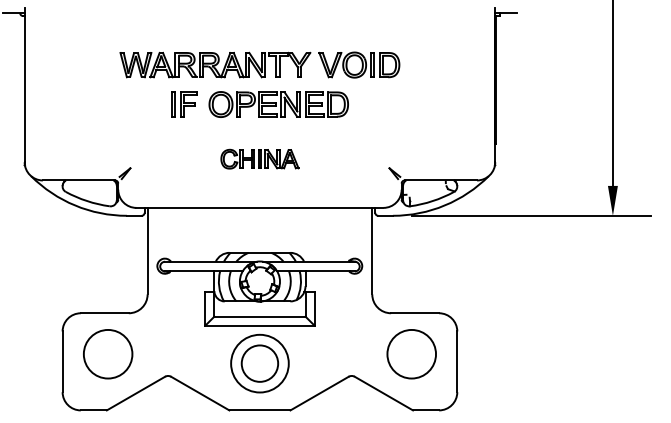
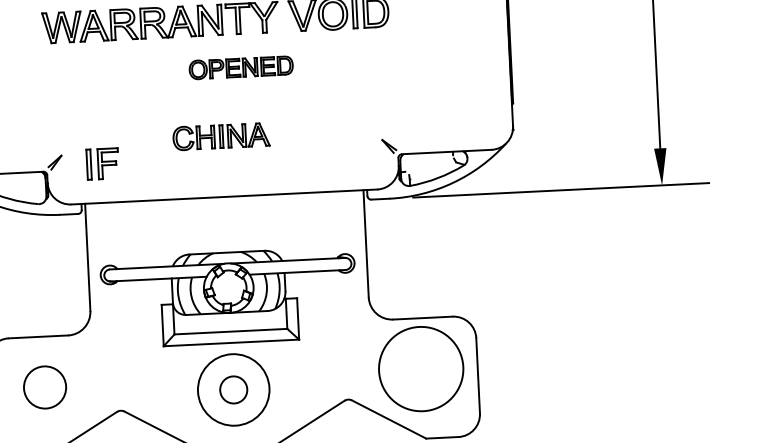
part: (184, 104) -> (102, 163), moved
part: (278, 104) -> (241, 67), size x0.6
circle: (107, 353) -> (44, 386), size x0.7
circle: (411, 353) -> (420, 368), size x1.4
circle: (259, 363) -> (233, 389), size x0.6

